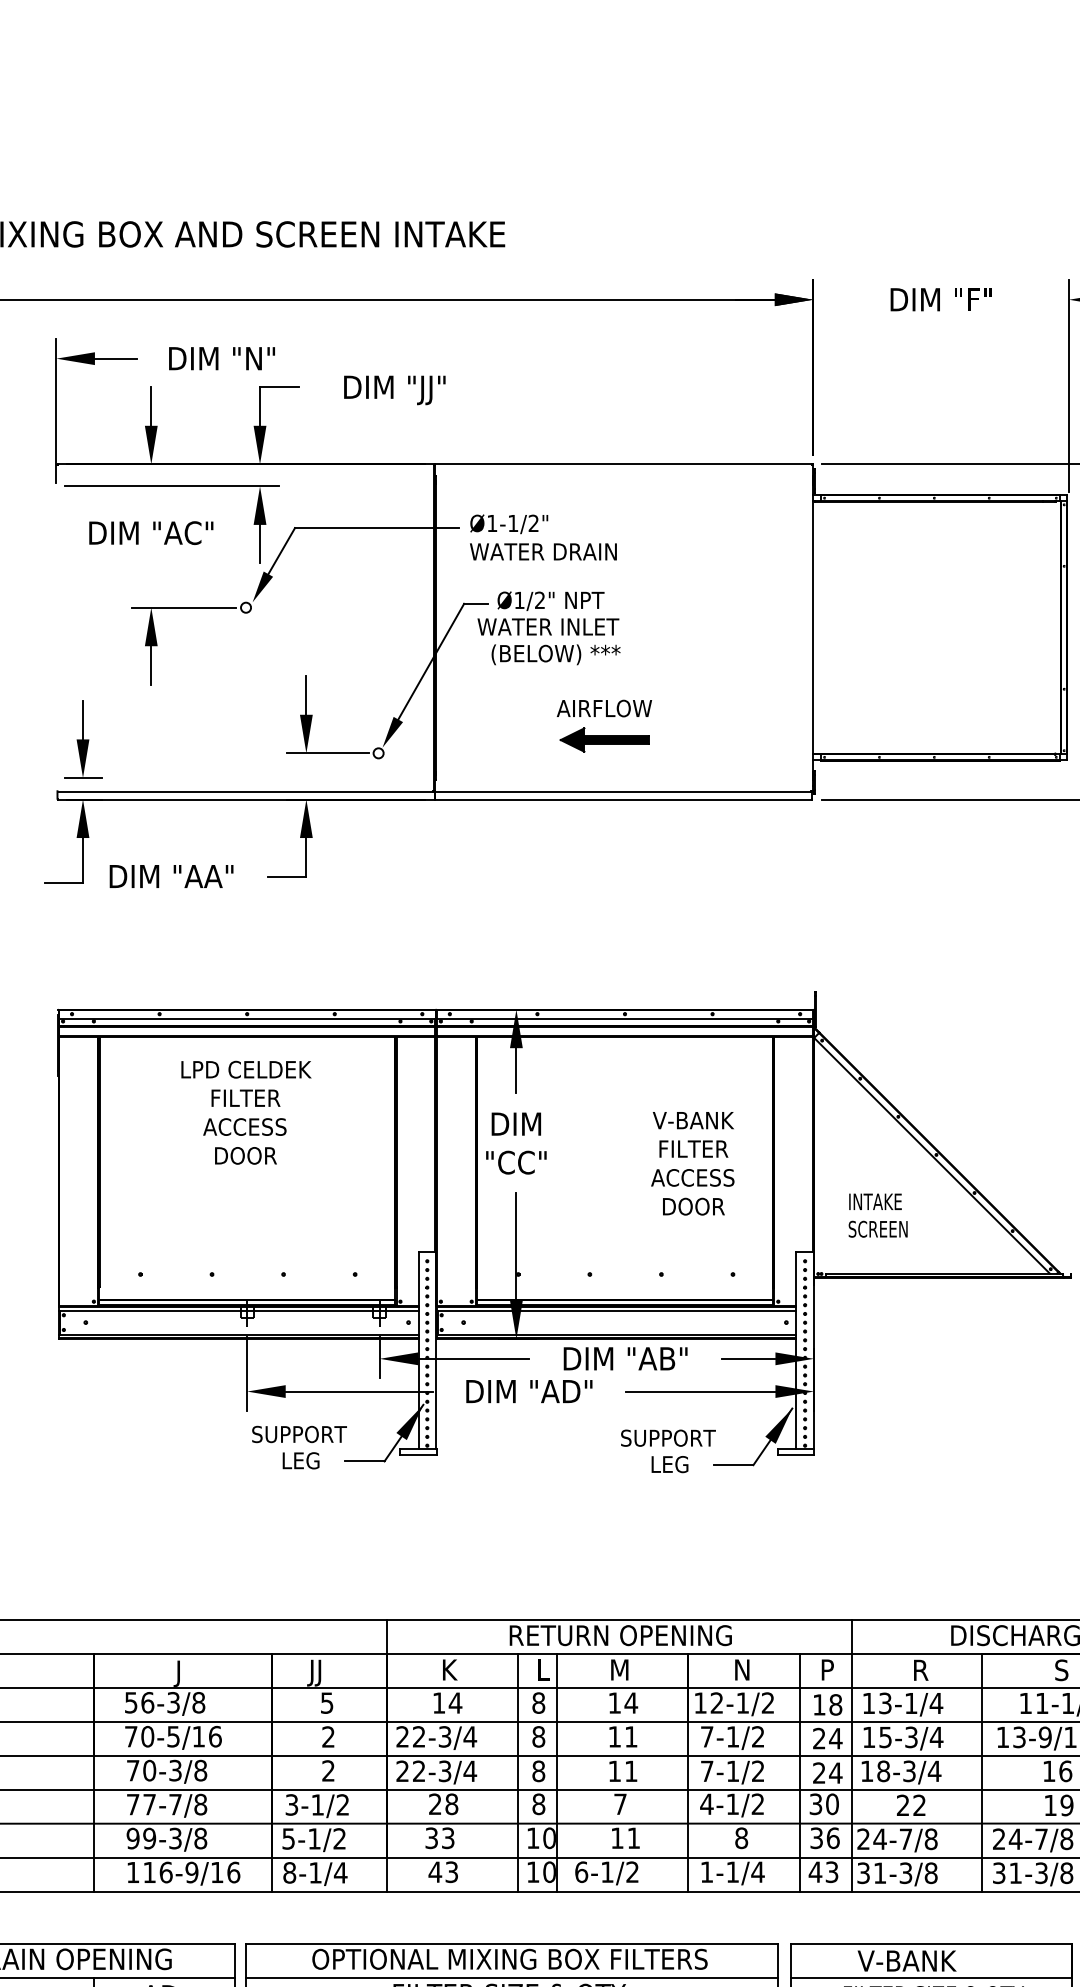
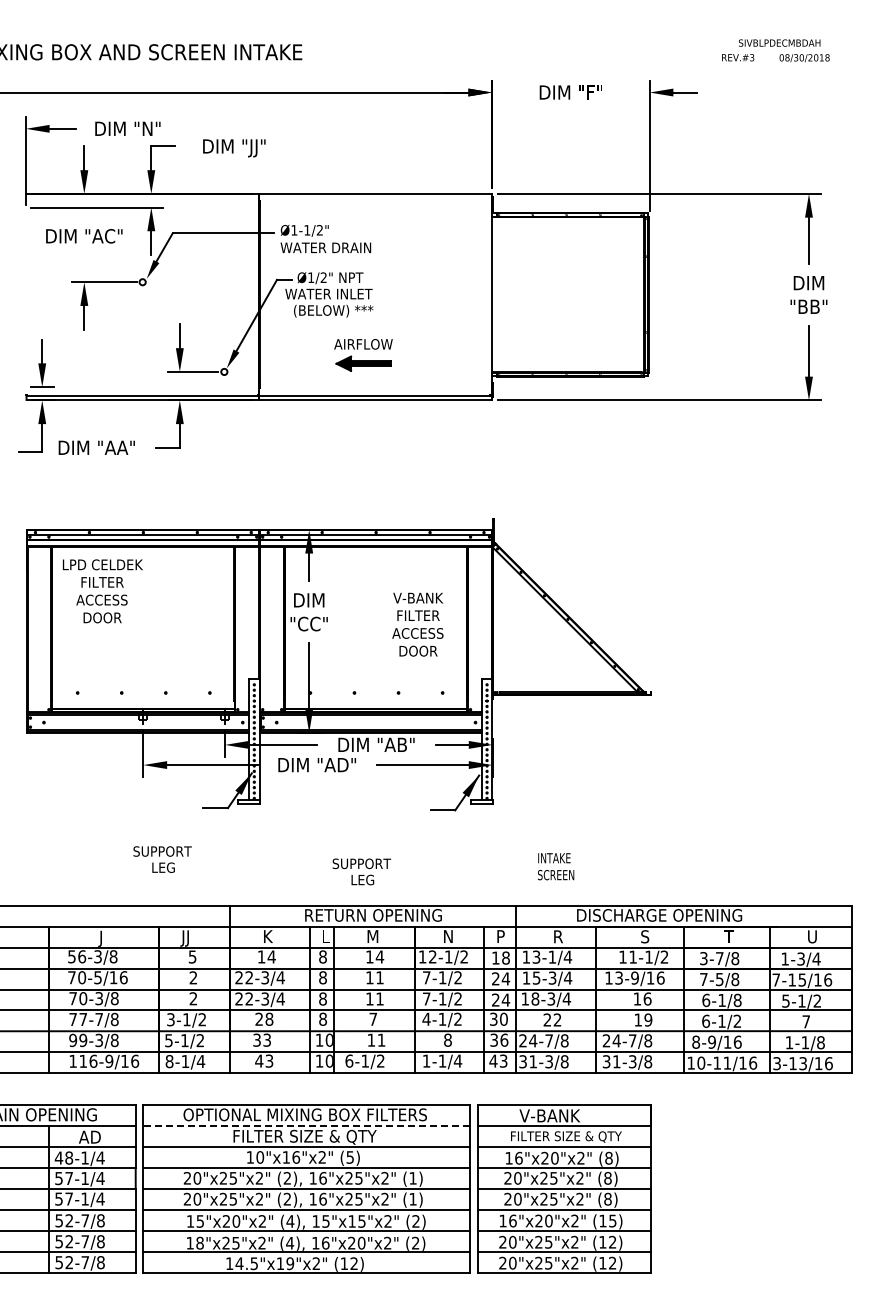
text: (245, 1113) -> (102, 591), moved
text: (878, 1215) -> (556, 866), moved
text: (299, 1447) -> (162, 859), moved
text: (667, 1450) -> (361, 871), moved
line: (511, 1978) -> (306, 1126), solid -> dashed

